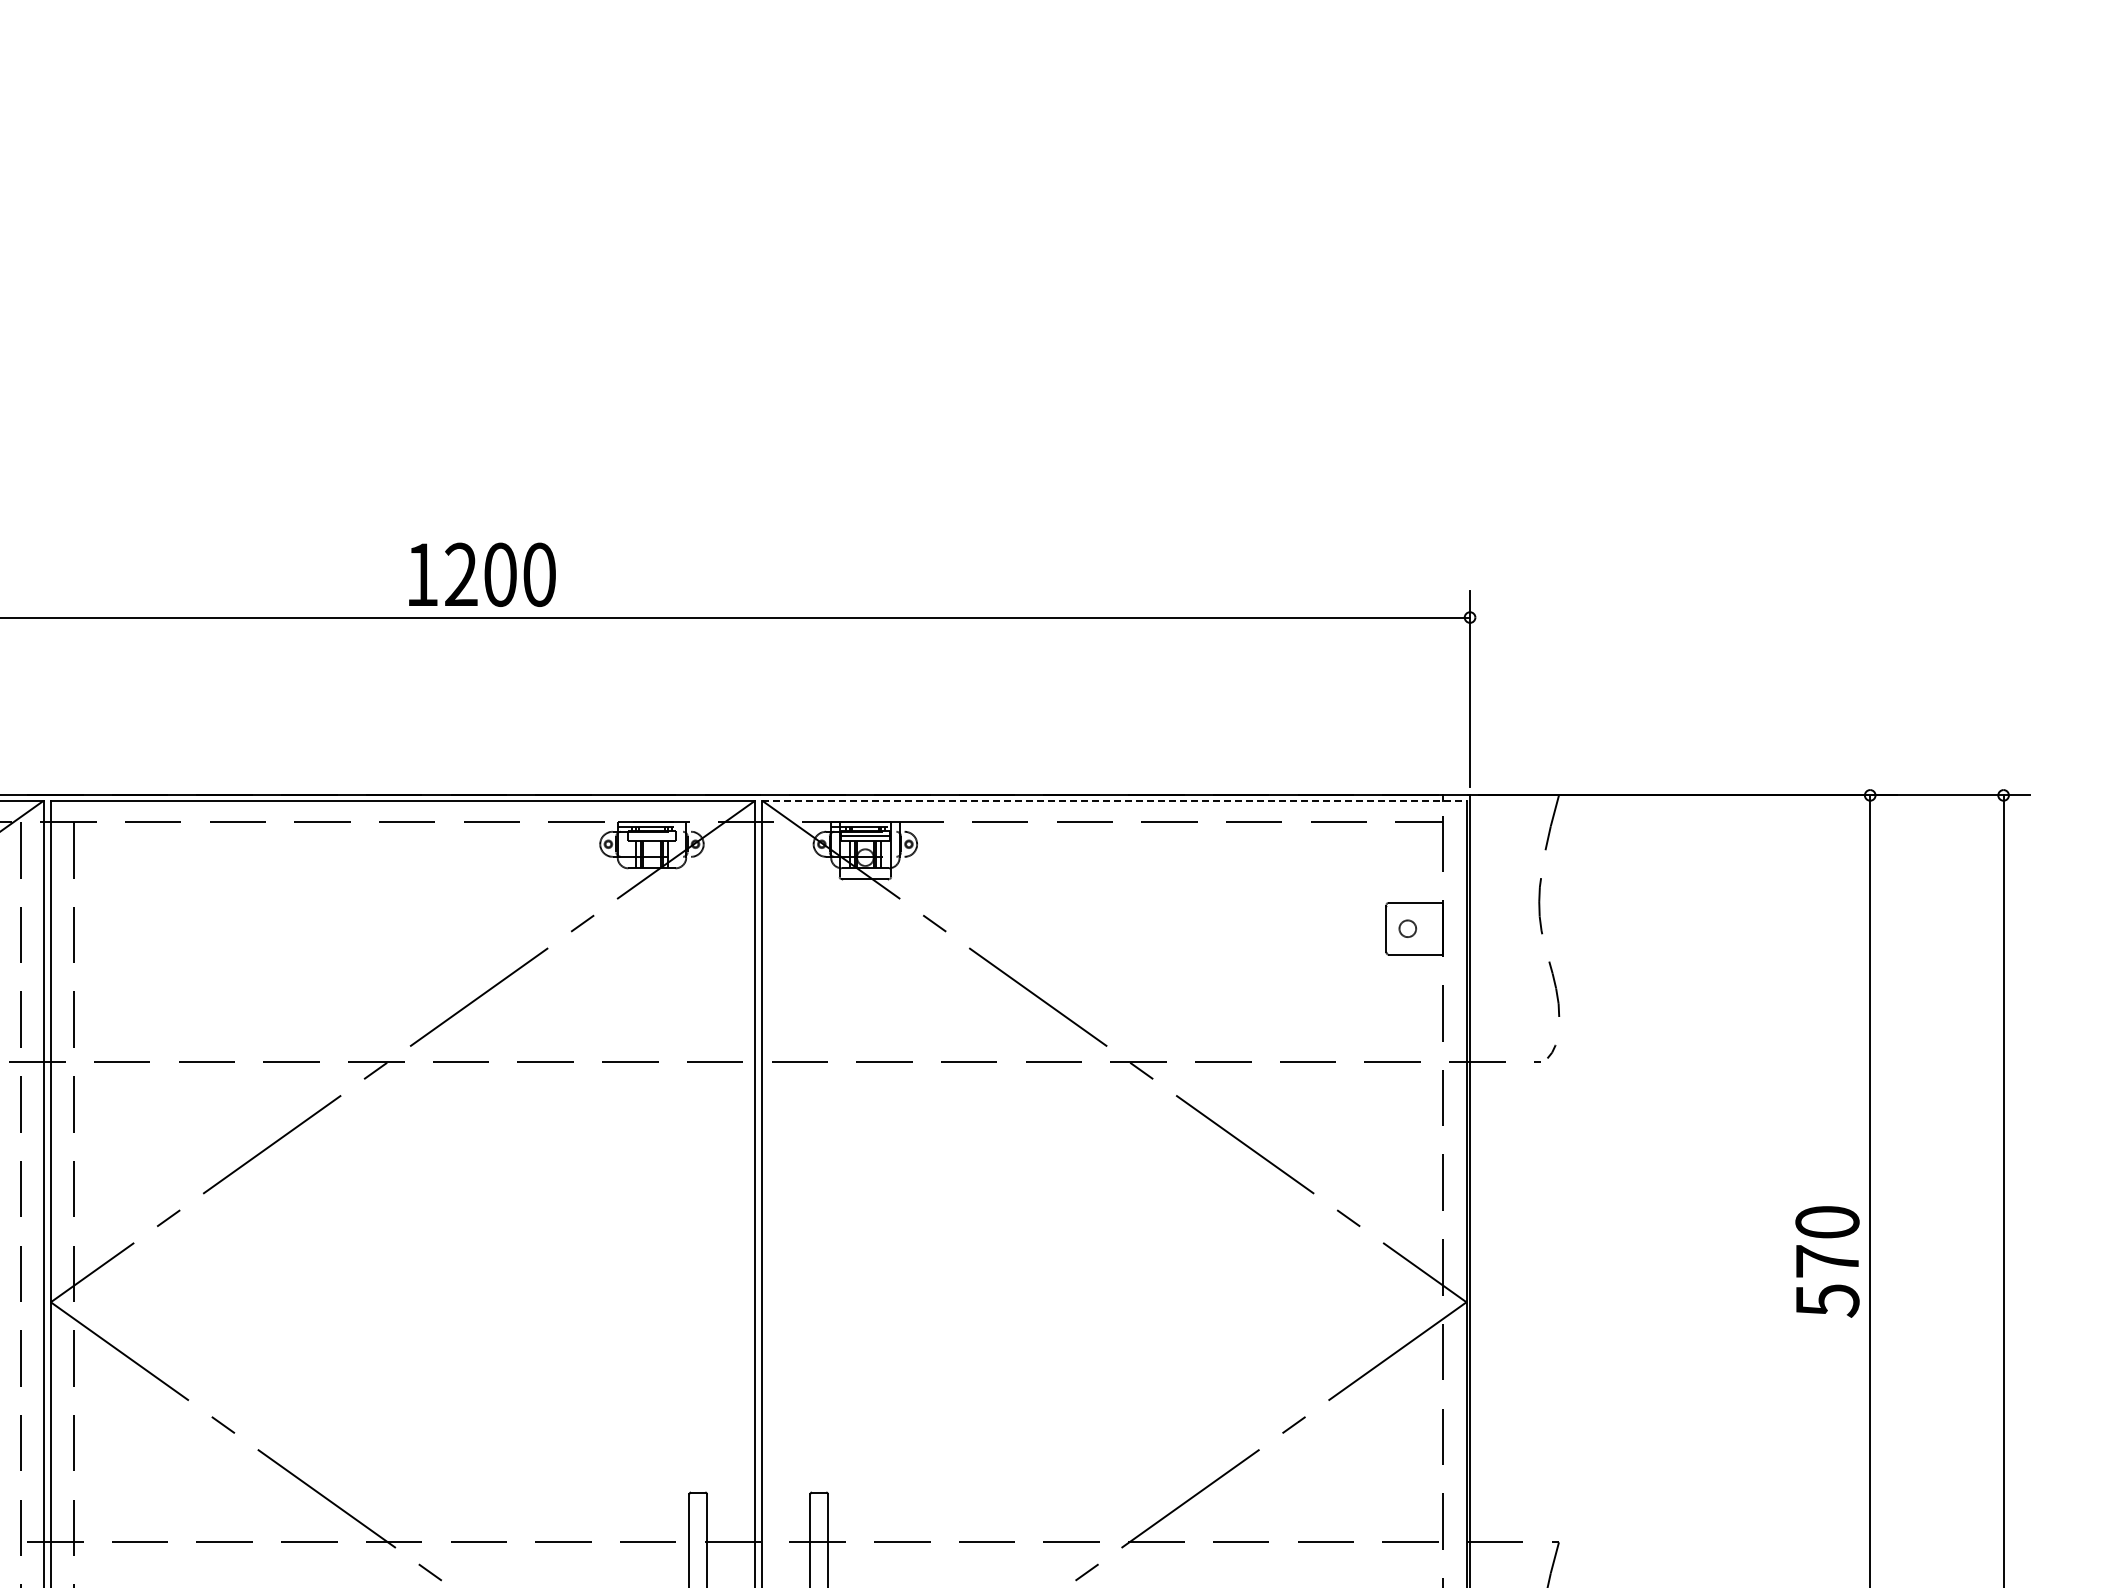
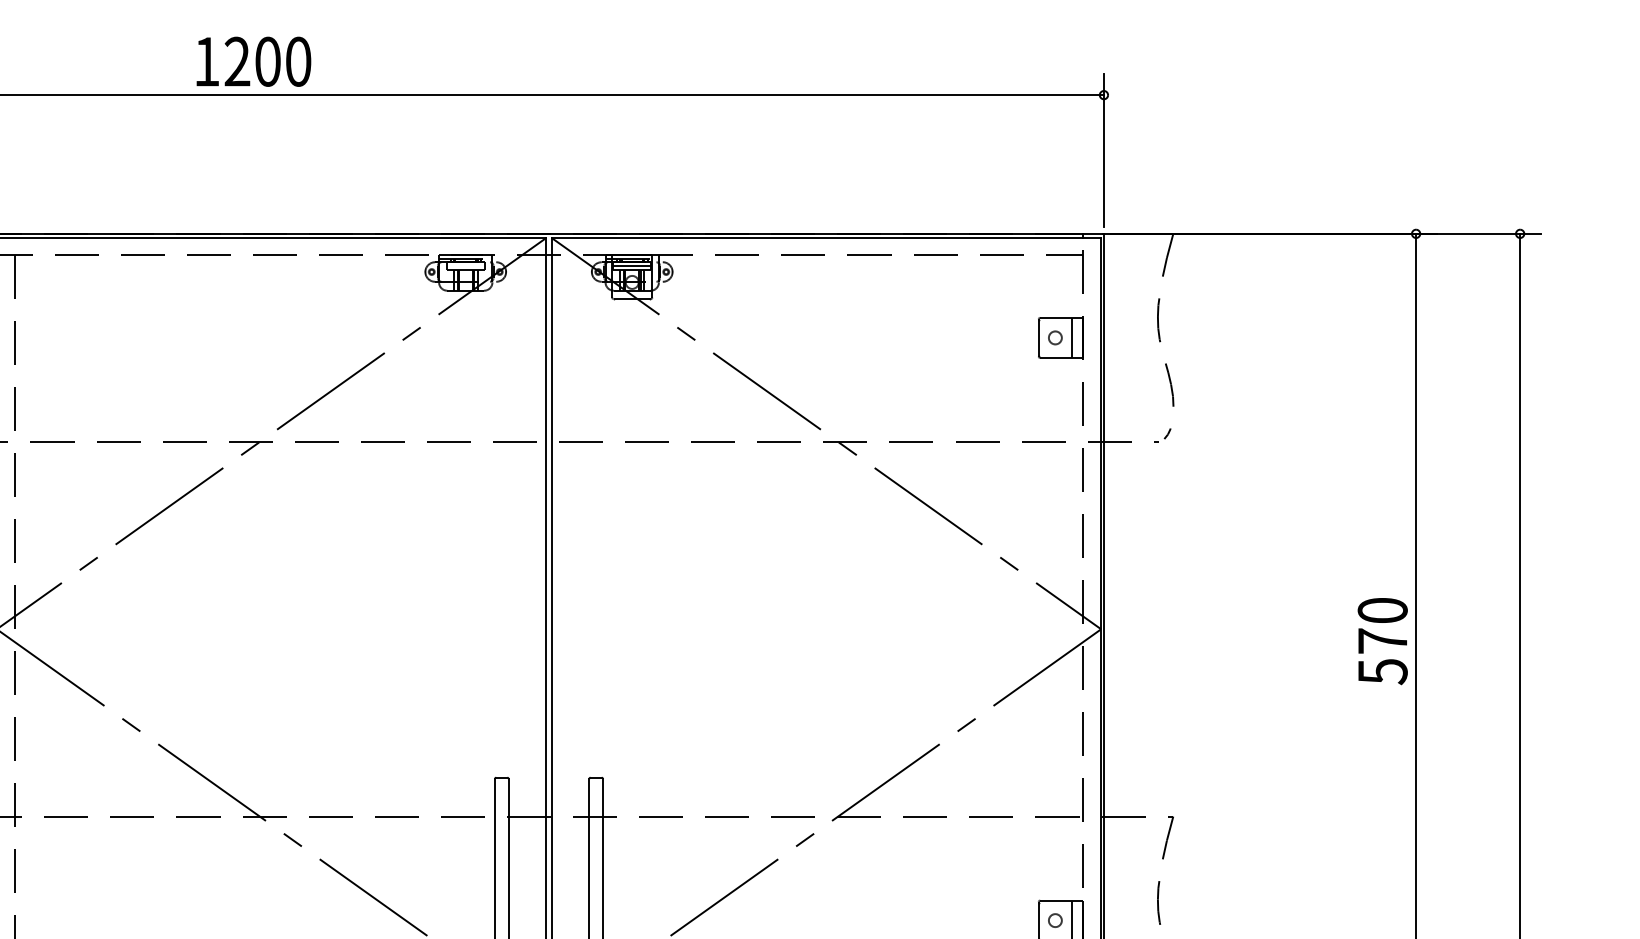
text: (482, 574) -> (253, 61), moved
line: (1114, 800) -> (826, 237), dashed -> solid
line: (1429, 928) -> (1072, 337), added
text: (1827, 1261) -> (1382, 641), moved

